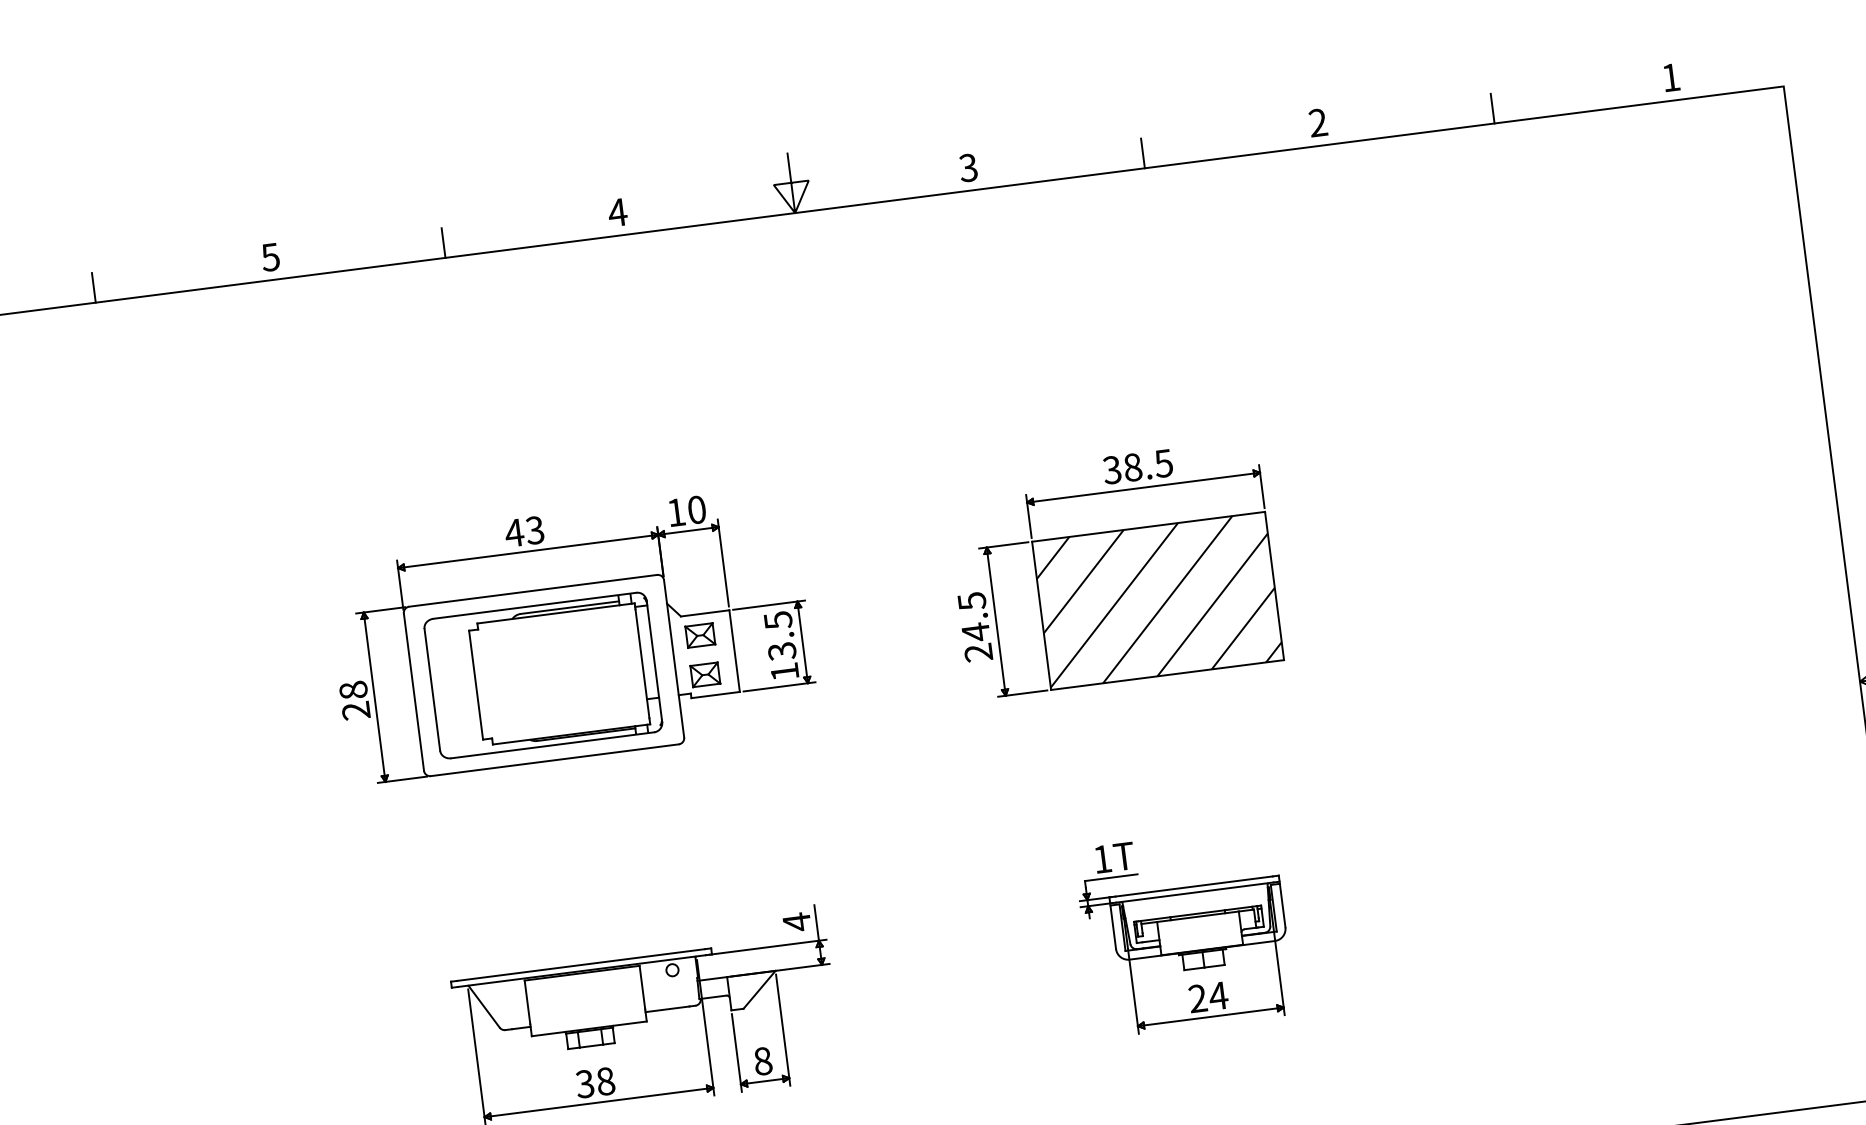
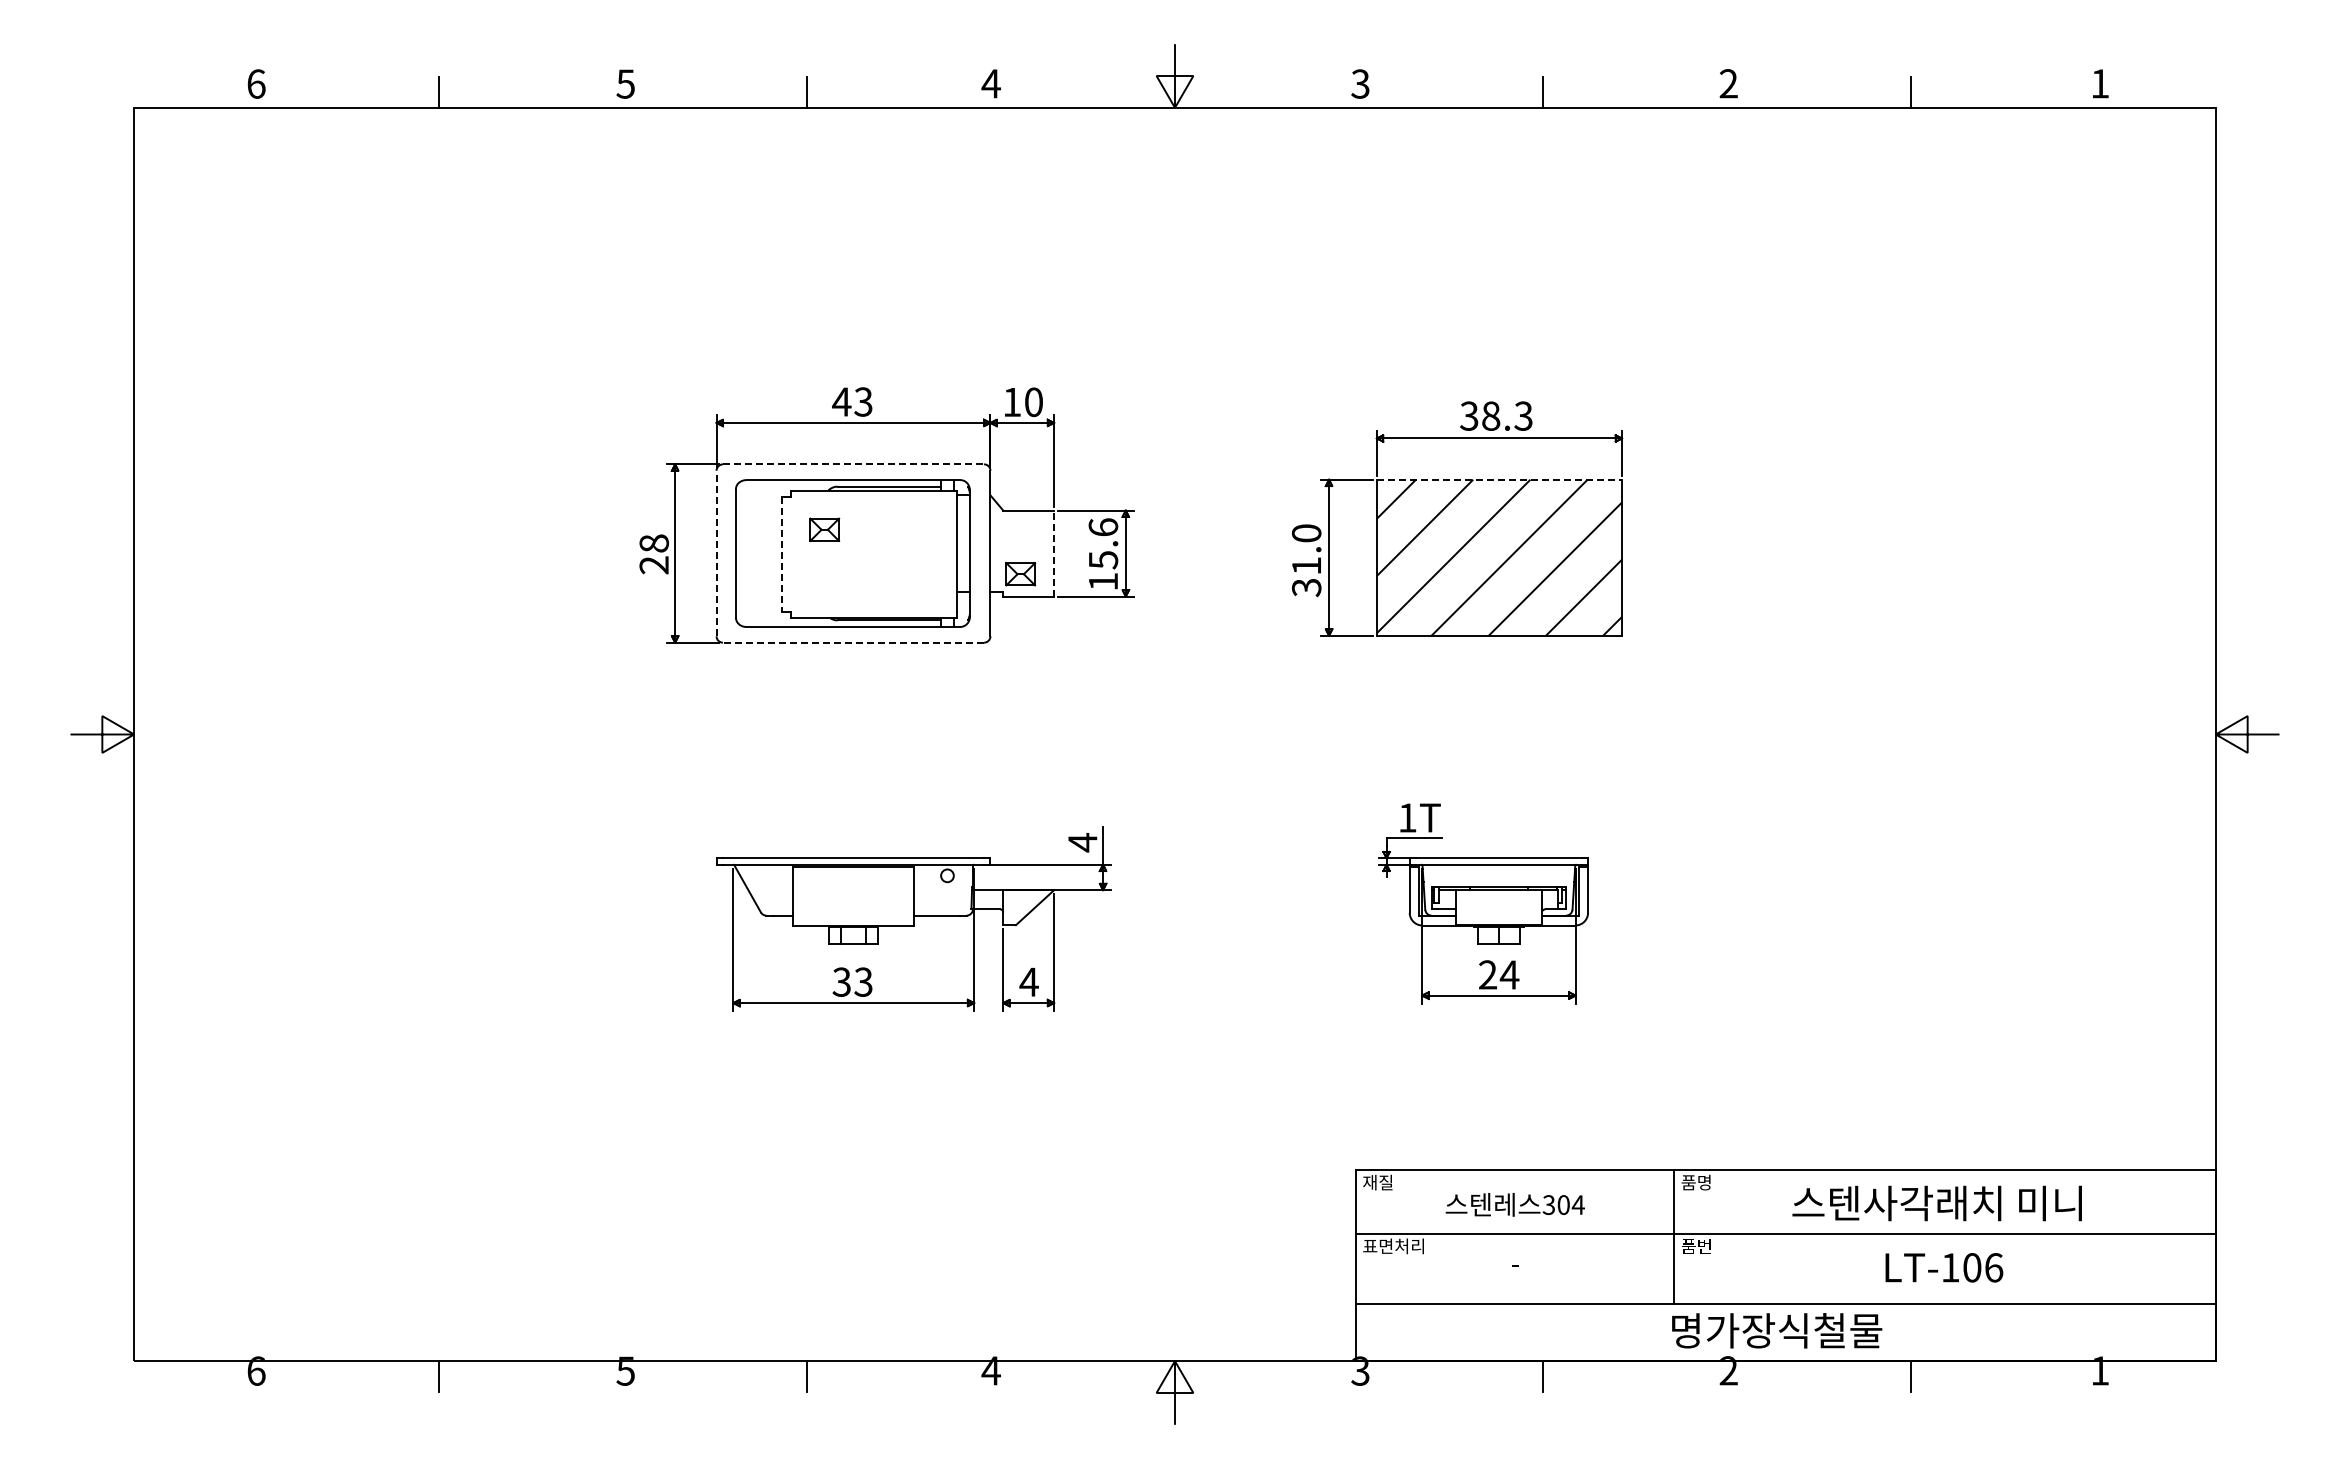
text: (1163, 462) -> (1523, 415), 38.5 -> 38.3
line: (1148, 526) -> (1499, 479), solid -> dashed
line: (533, 590) -> (853, 464), solid -> dashed
text: (975, 627) -> (1306, 560), 24.5 -> 31.0
part: (700, 635) -> (824, 529), moved
text: (780, 635) -> (1103, 543), 13.5 -> 15.6
line: (734, 651) -> (1054, 553), solid -> dashed
line: (475, 685) -> (781, 554), solid -> dashed
line: (413, 692) -> (716, 553), solid -> dashed
line: (554, 760) -> (853, 642), solid -> dashed
text: (762, 1060) -> (1028, 981), 8 -> 4
text: (605, 1080) -> (863, 981), 38 -> 33

